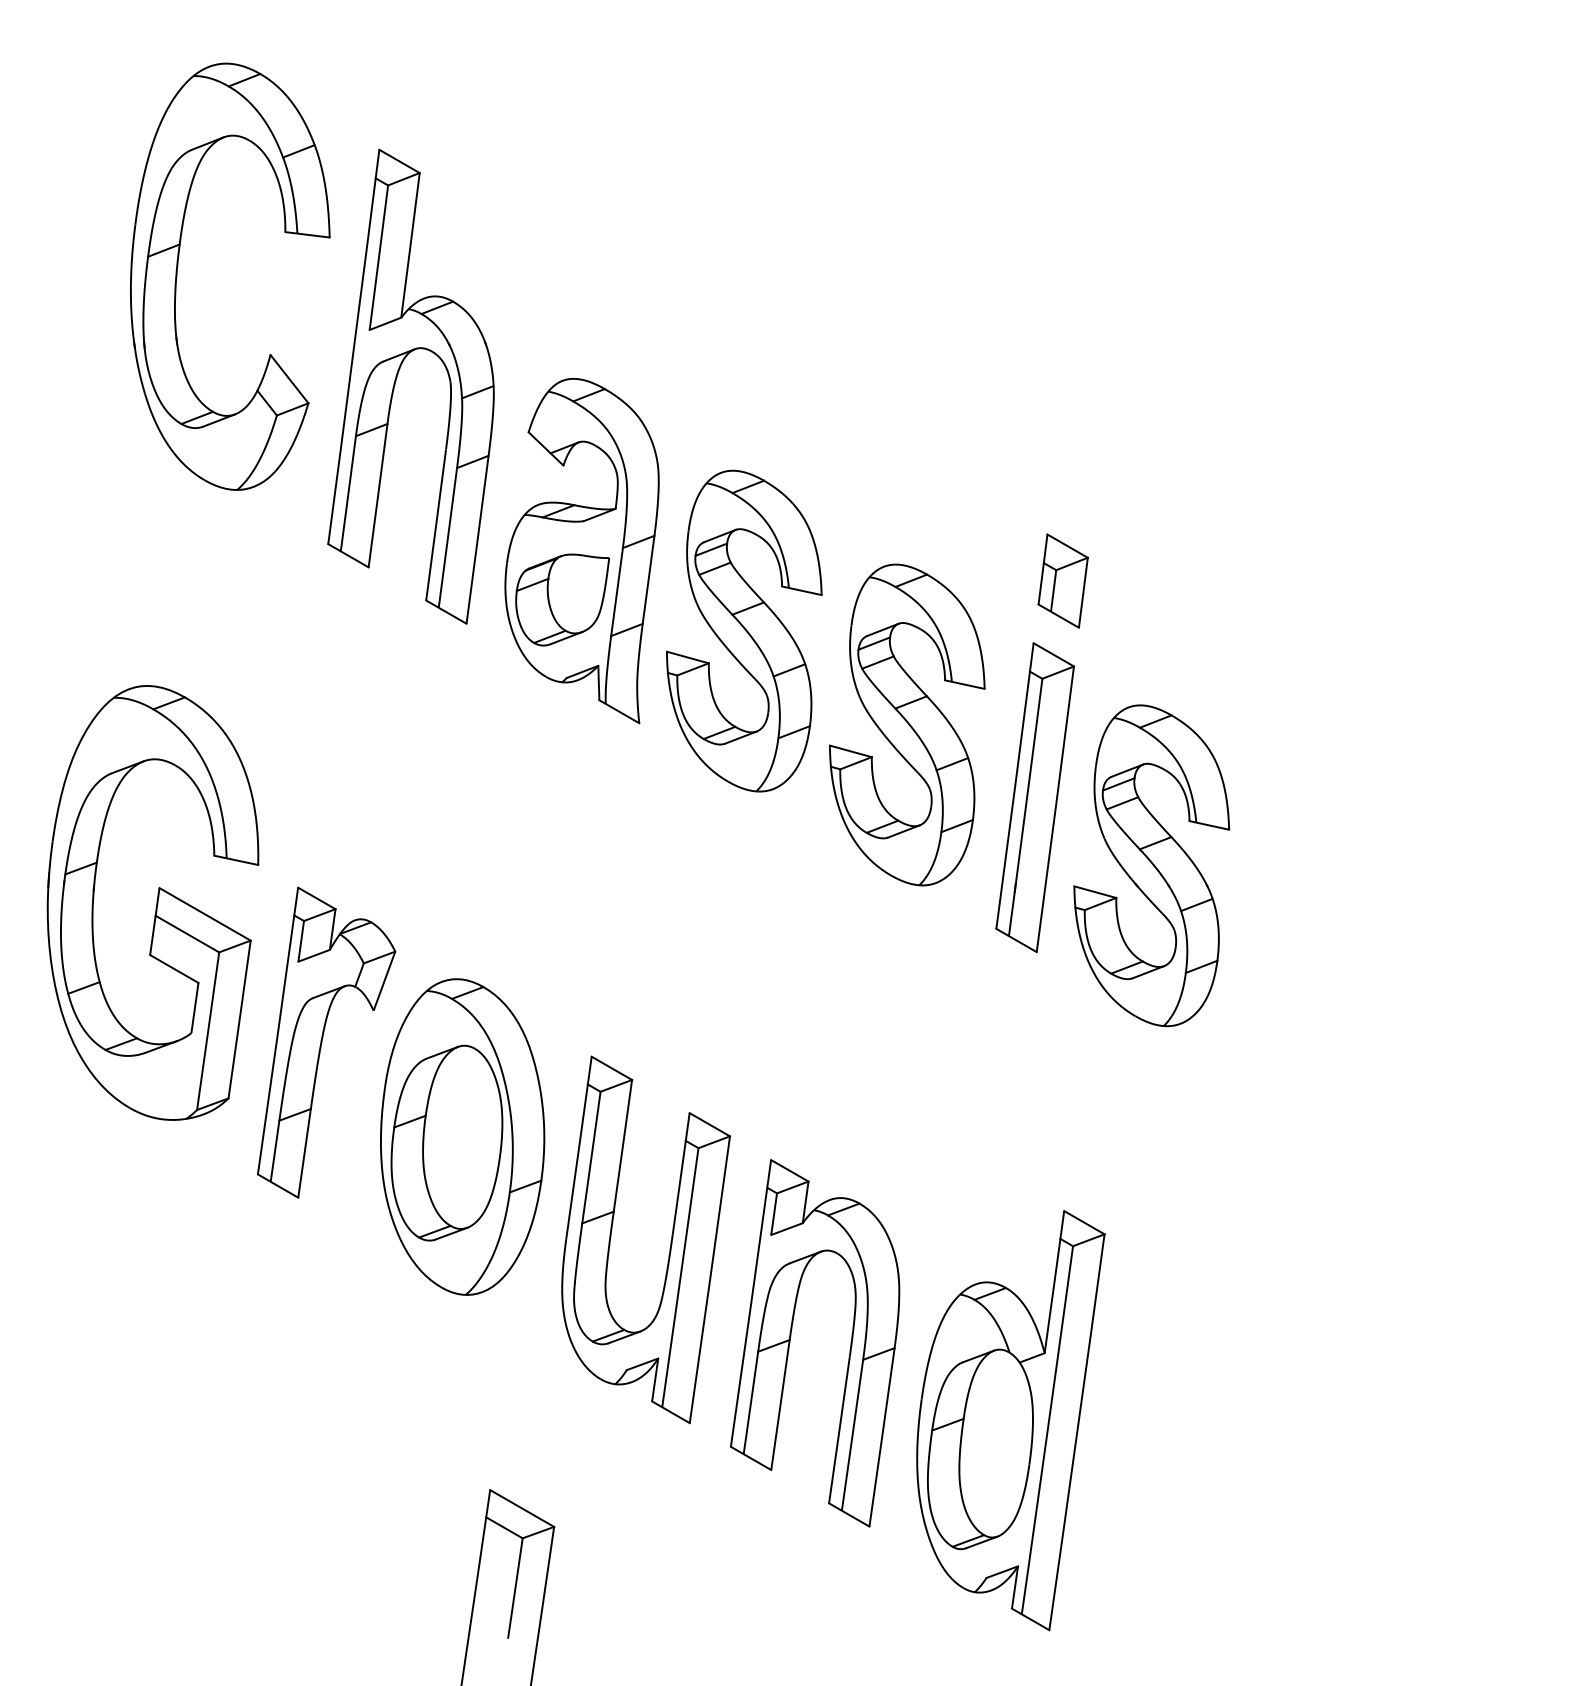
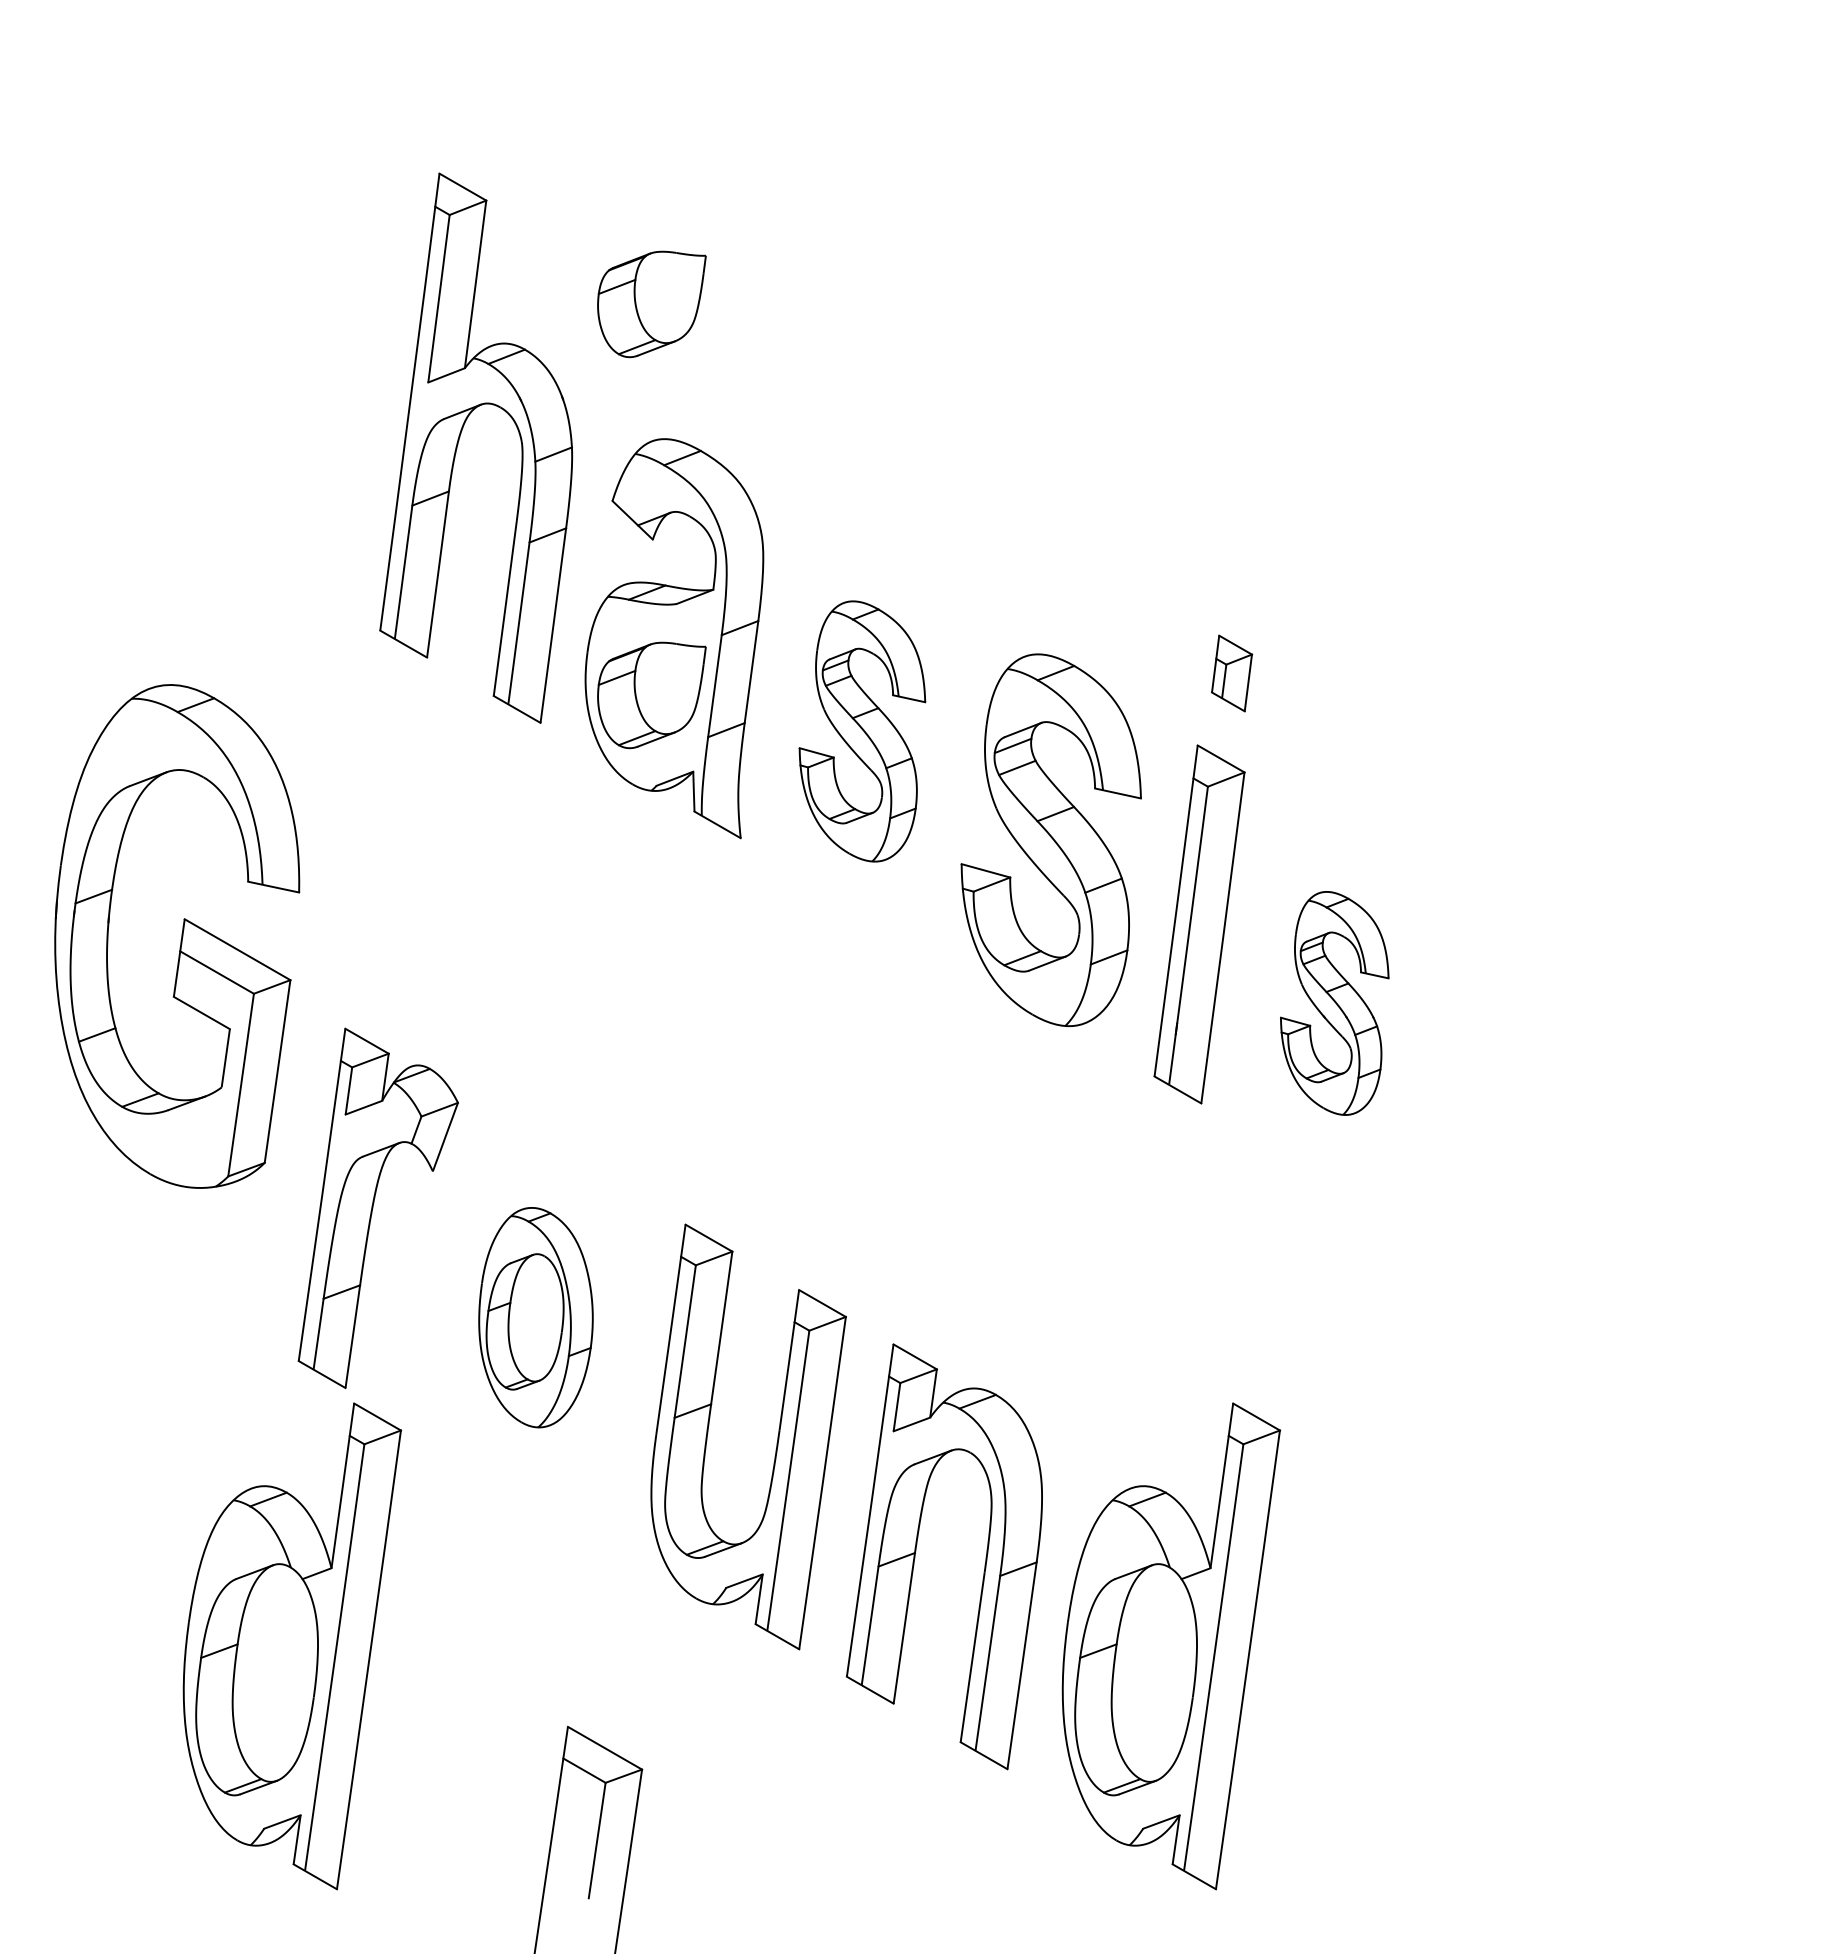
part: (562, 262) -> (651, 304), added
part: (177, 276) -> (205, 320), removed
part: (1062, 581) -> (1231, 673), size x0.7
part: (744, 631) -> (862, 731), size x0.7
part: (1151, 865) -> (1334, 1003), size x0.6
part: (153, 902) -> (177, 936), moved
part: (462, 1136) -> (535, 1317), size x0.6
part: (252, 1420) -> (292, 1646), added

